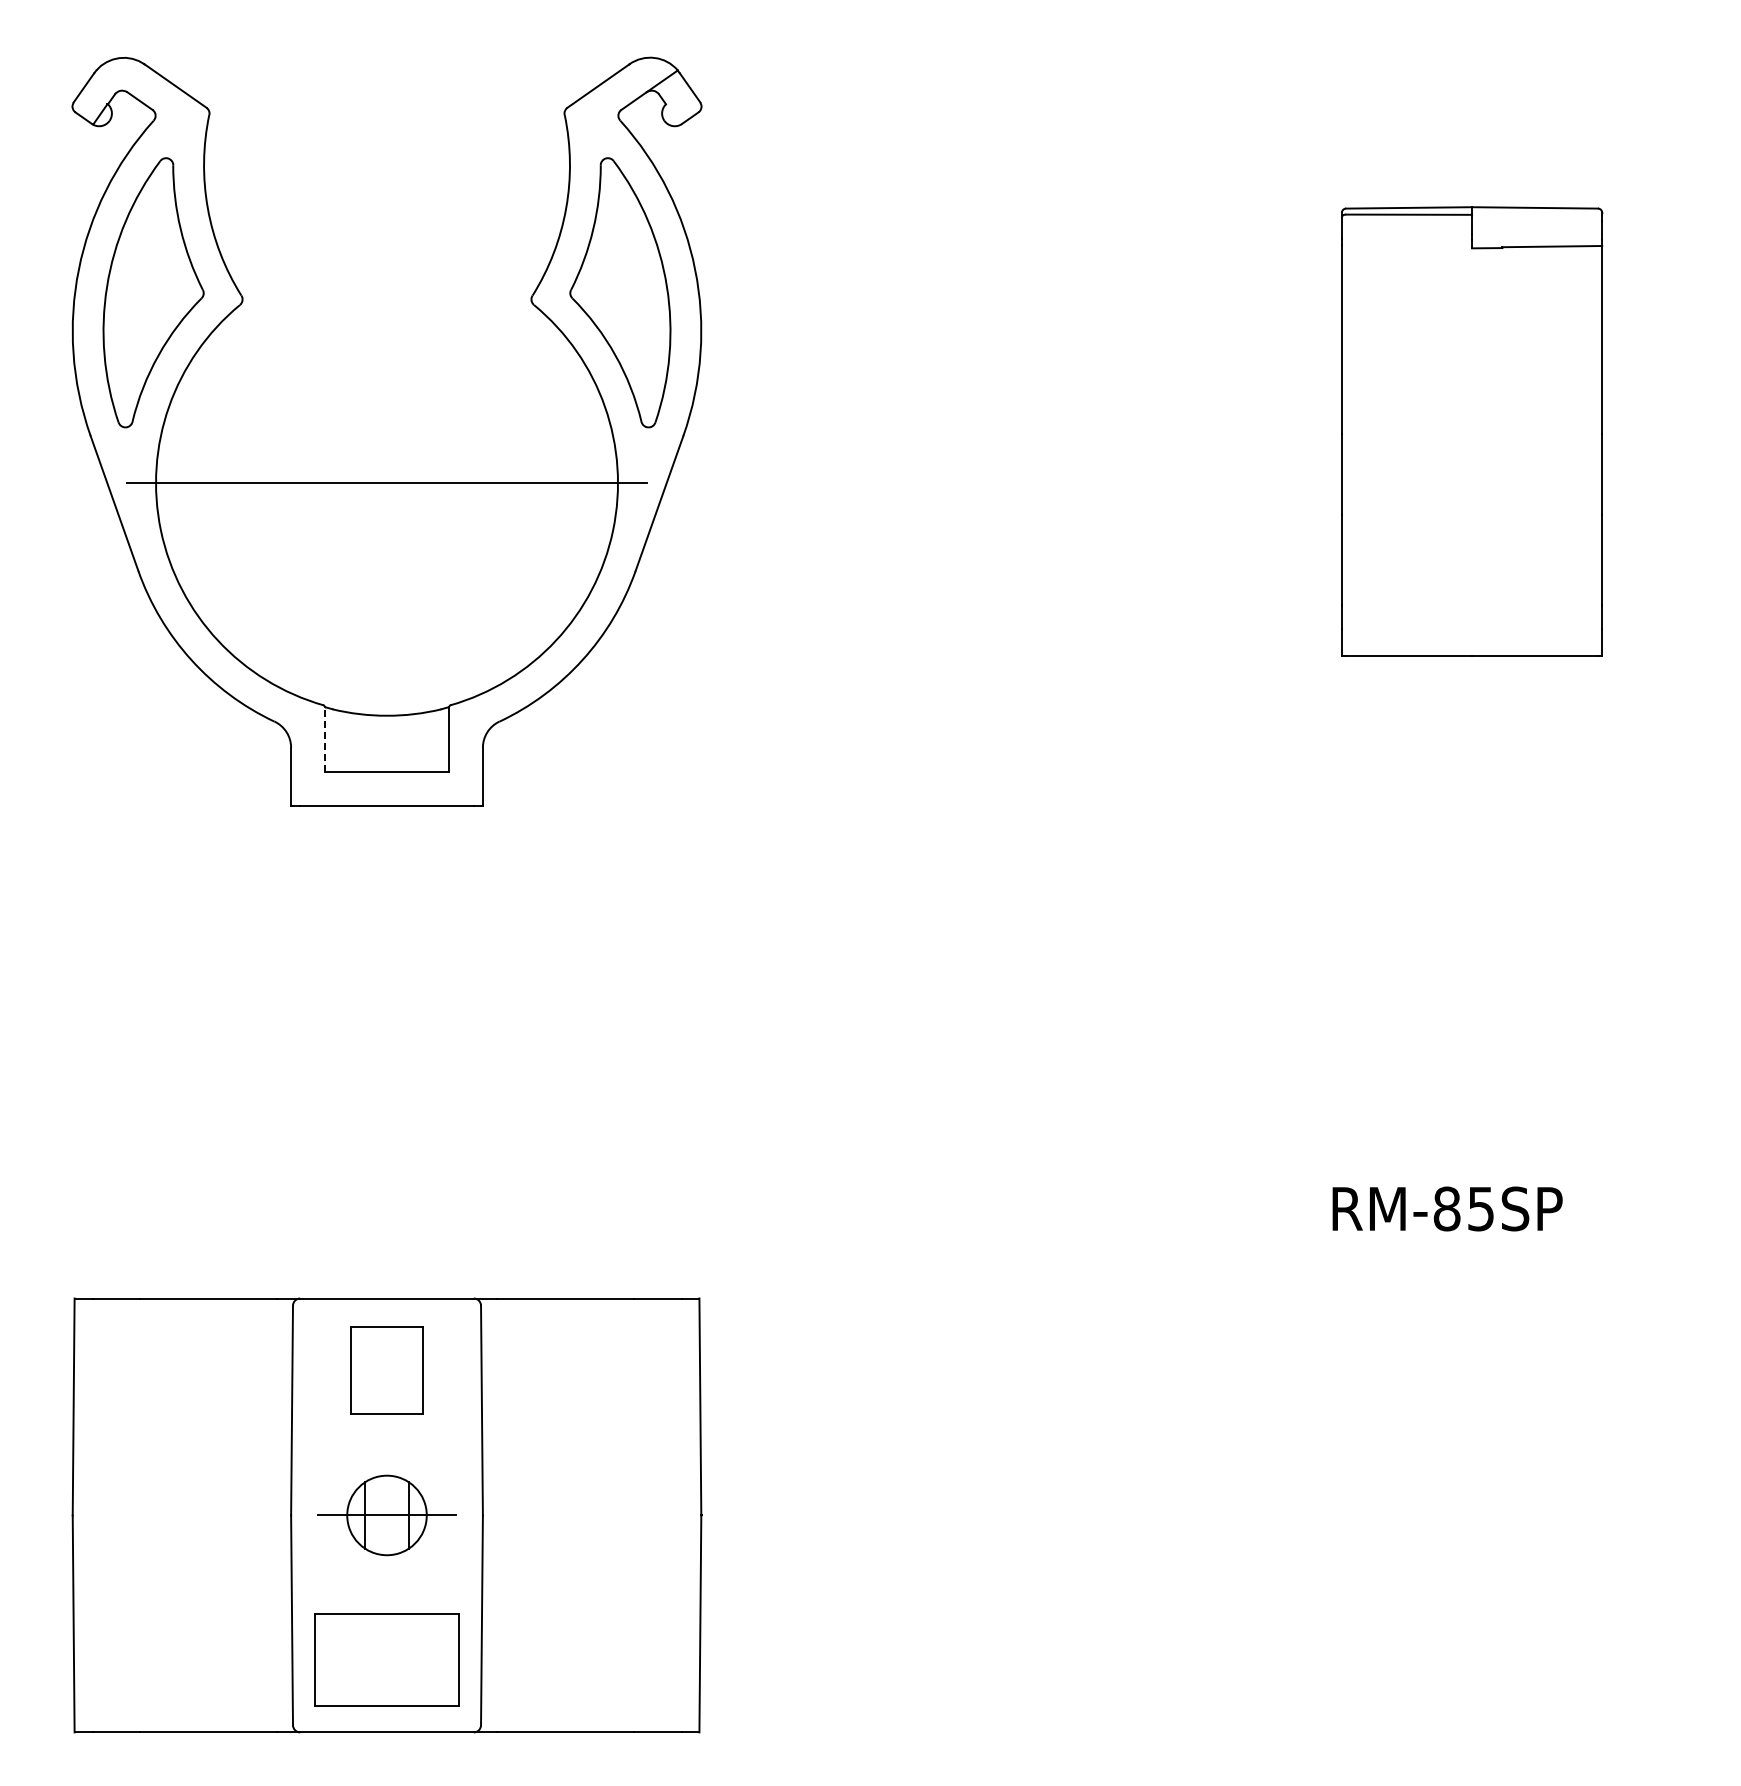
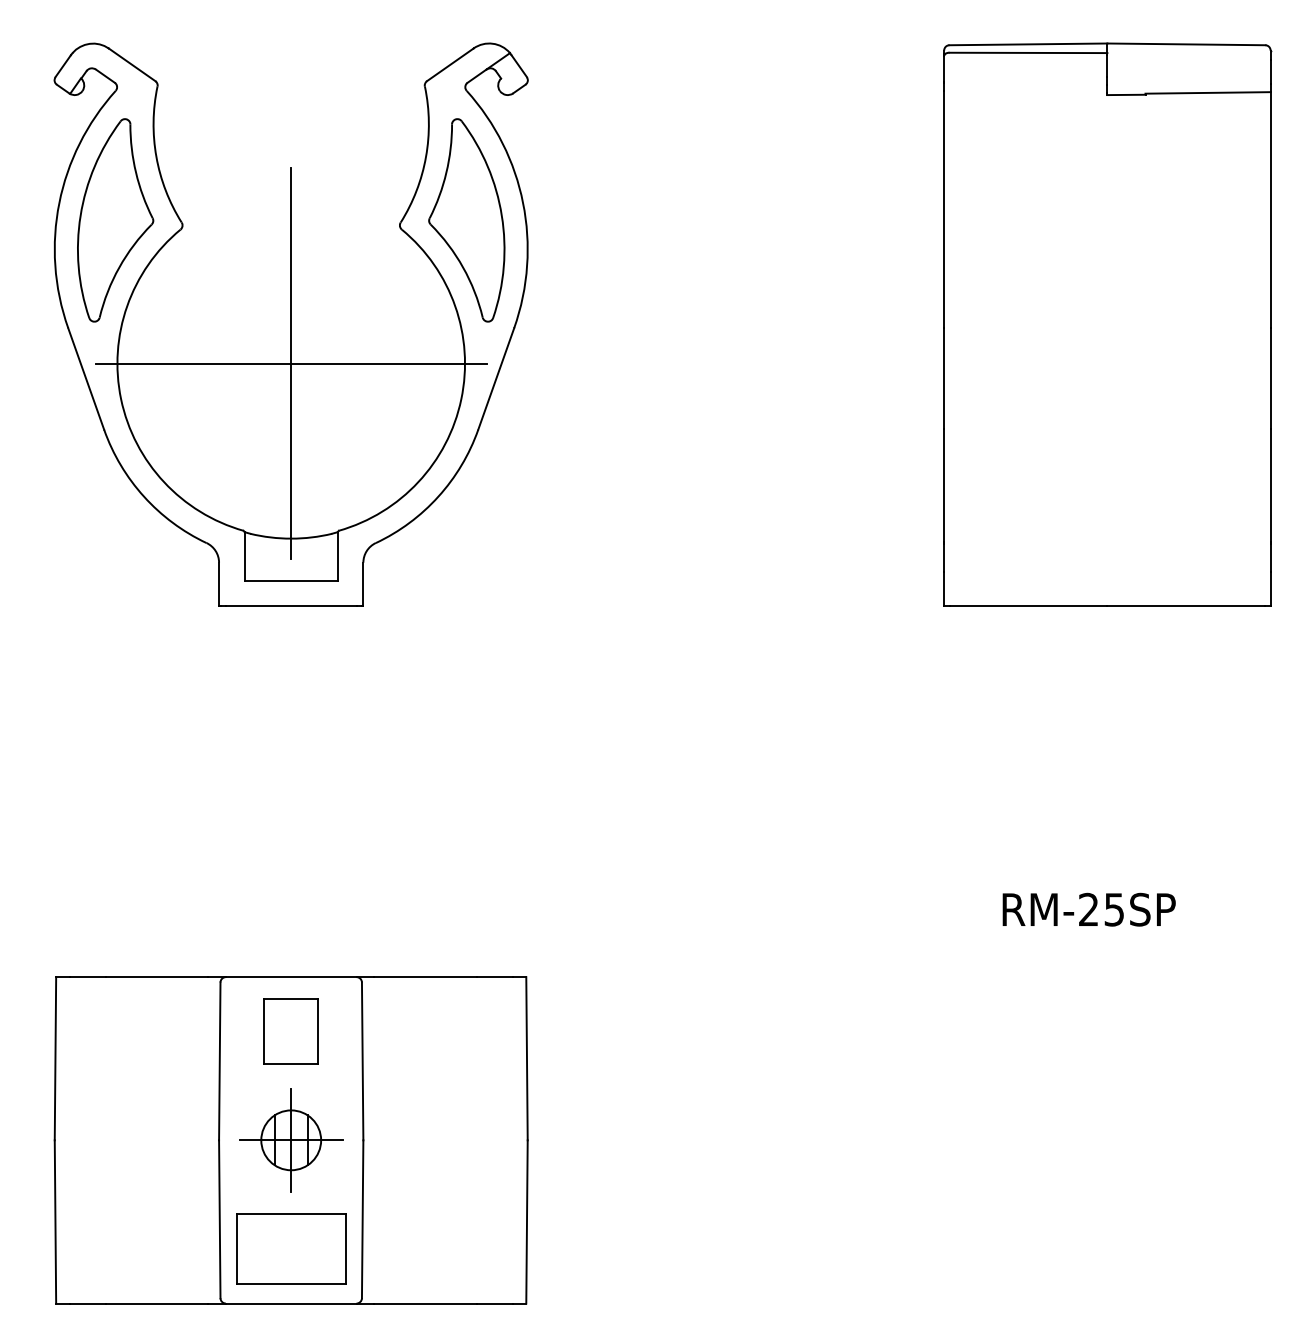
part: (1472, 431) -> (1107, 324), size x1.67
line: (387, 483) -> (291, 363), added
line: (325, 739) -> (244, 556), dashed -> solid
text: (1446, 1208) -> (1088, 909), RM-85SP -> RM-25SP
line: (387, 1515) -> (291, 1140), added

